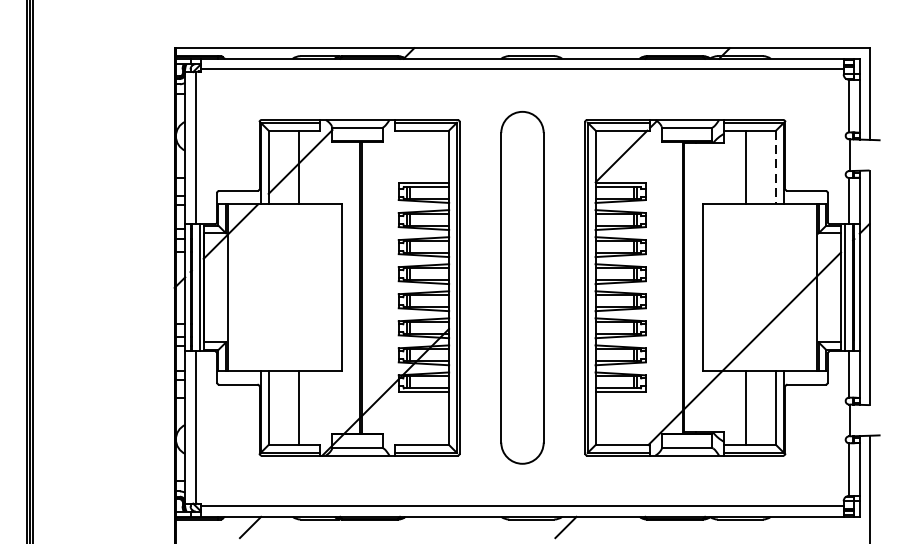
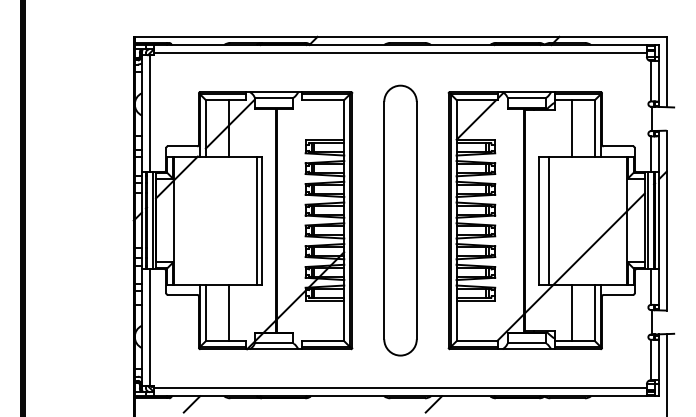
line: (775, 167) -> (594, 128), dashed -> solid
line: (334, 287) -> (256, 220), added
line: (716, 287) -> (549, 220), added

